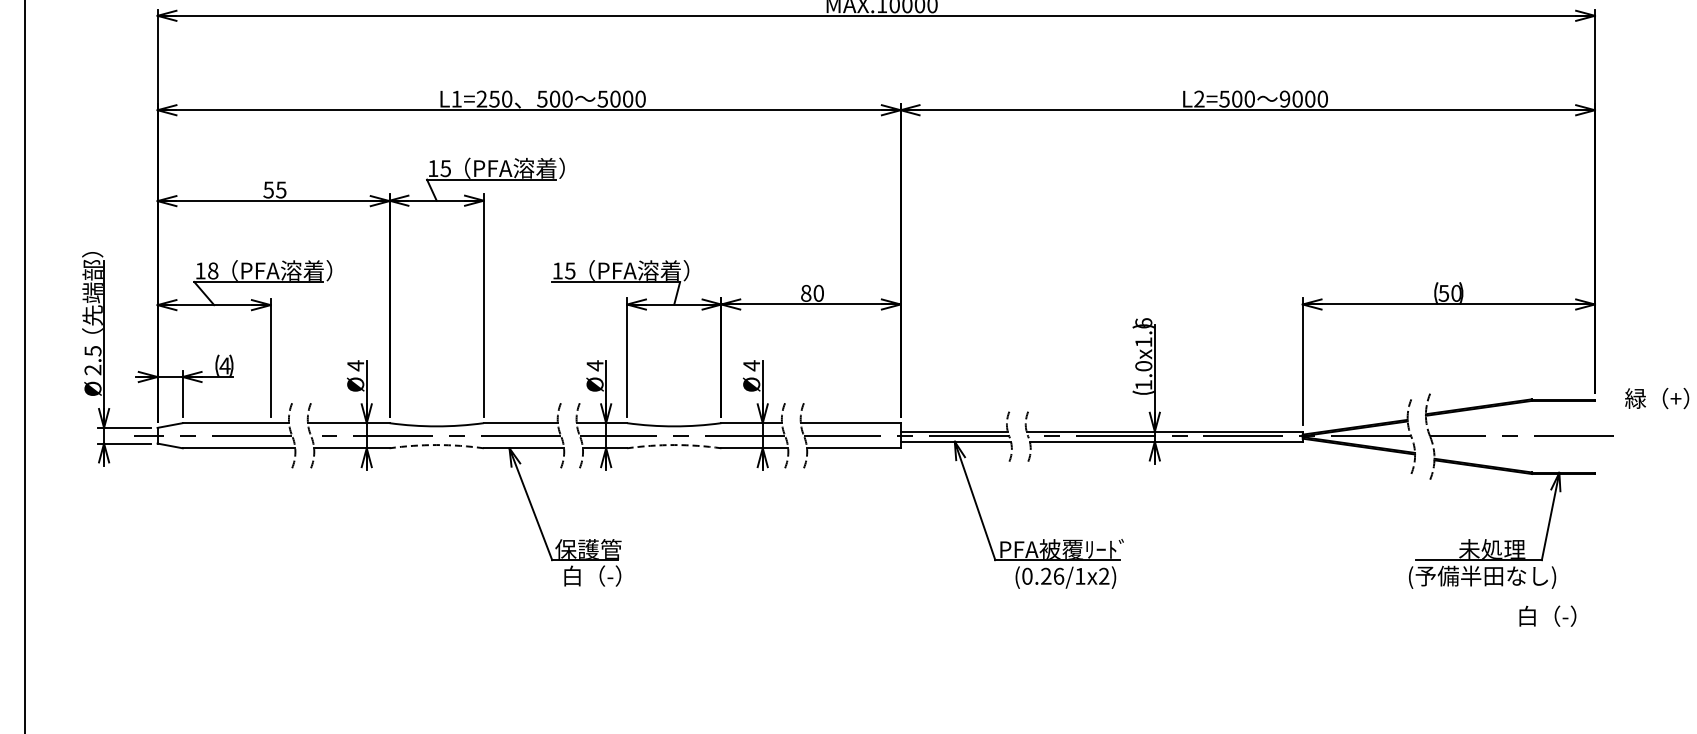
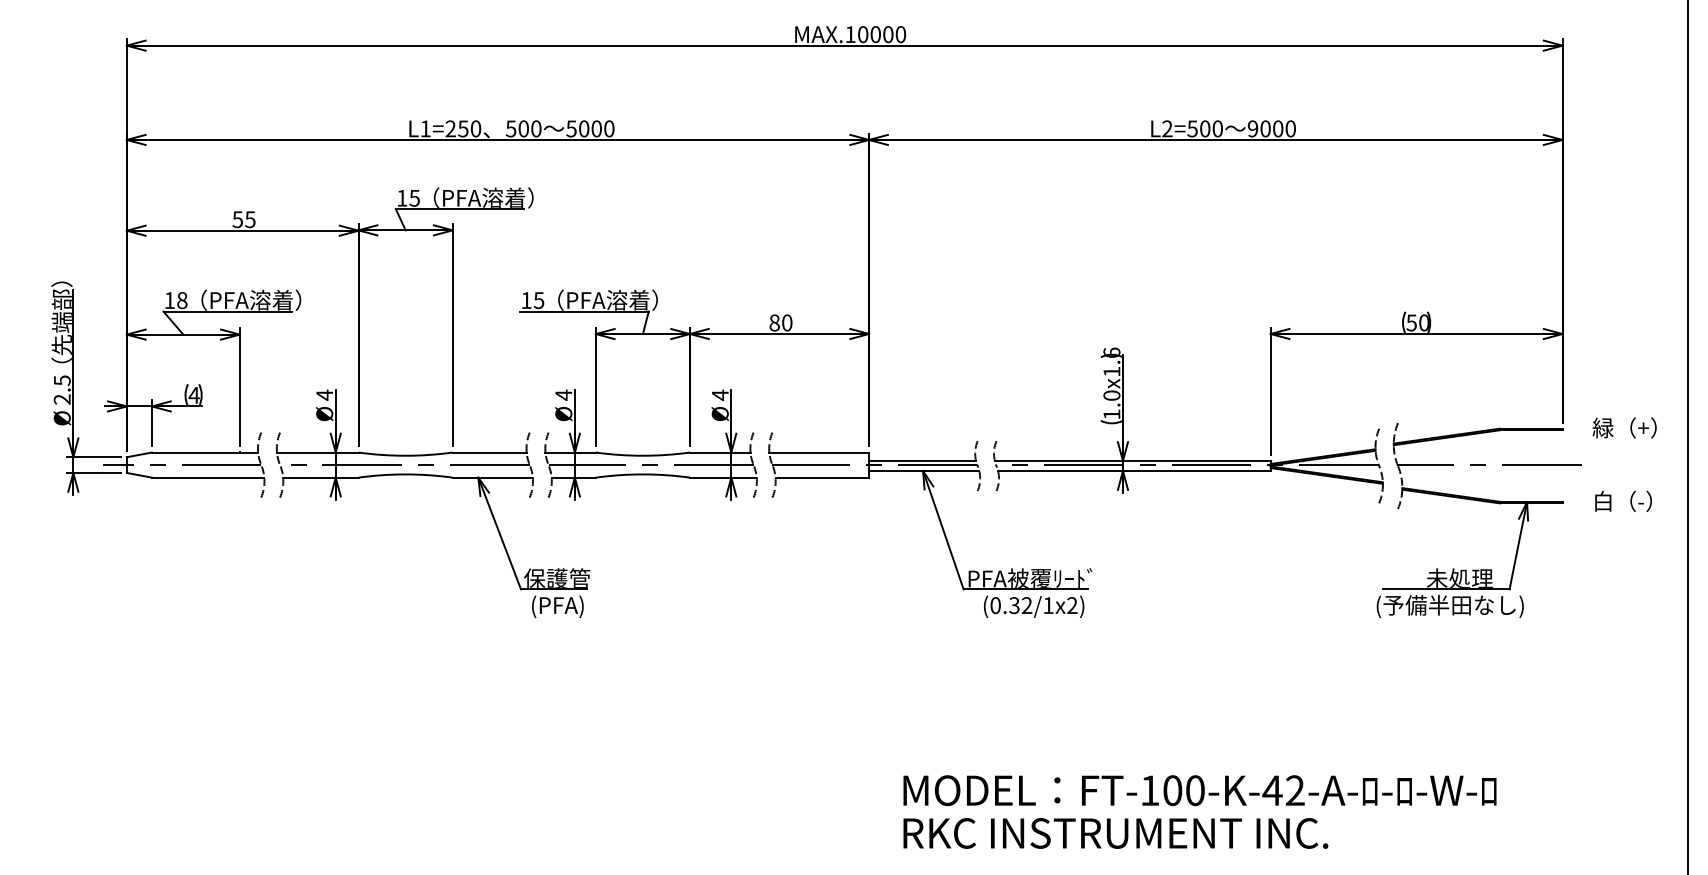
arc: (436, 445) -> (405, 474), dashed -> solid
arc: (673, 445) -> (642, 474), dashed -> solid
text: (1052, 576) -> (1020, 605), (0.26/1x2) -> (0.32/1x2)
text: (591, 577) -> (560, 606), 白（-） -> (PFA)
text: (1547, 615) -> (1623, 500), moved

